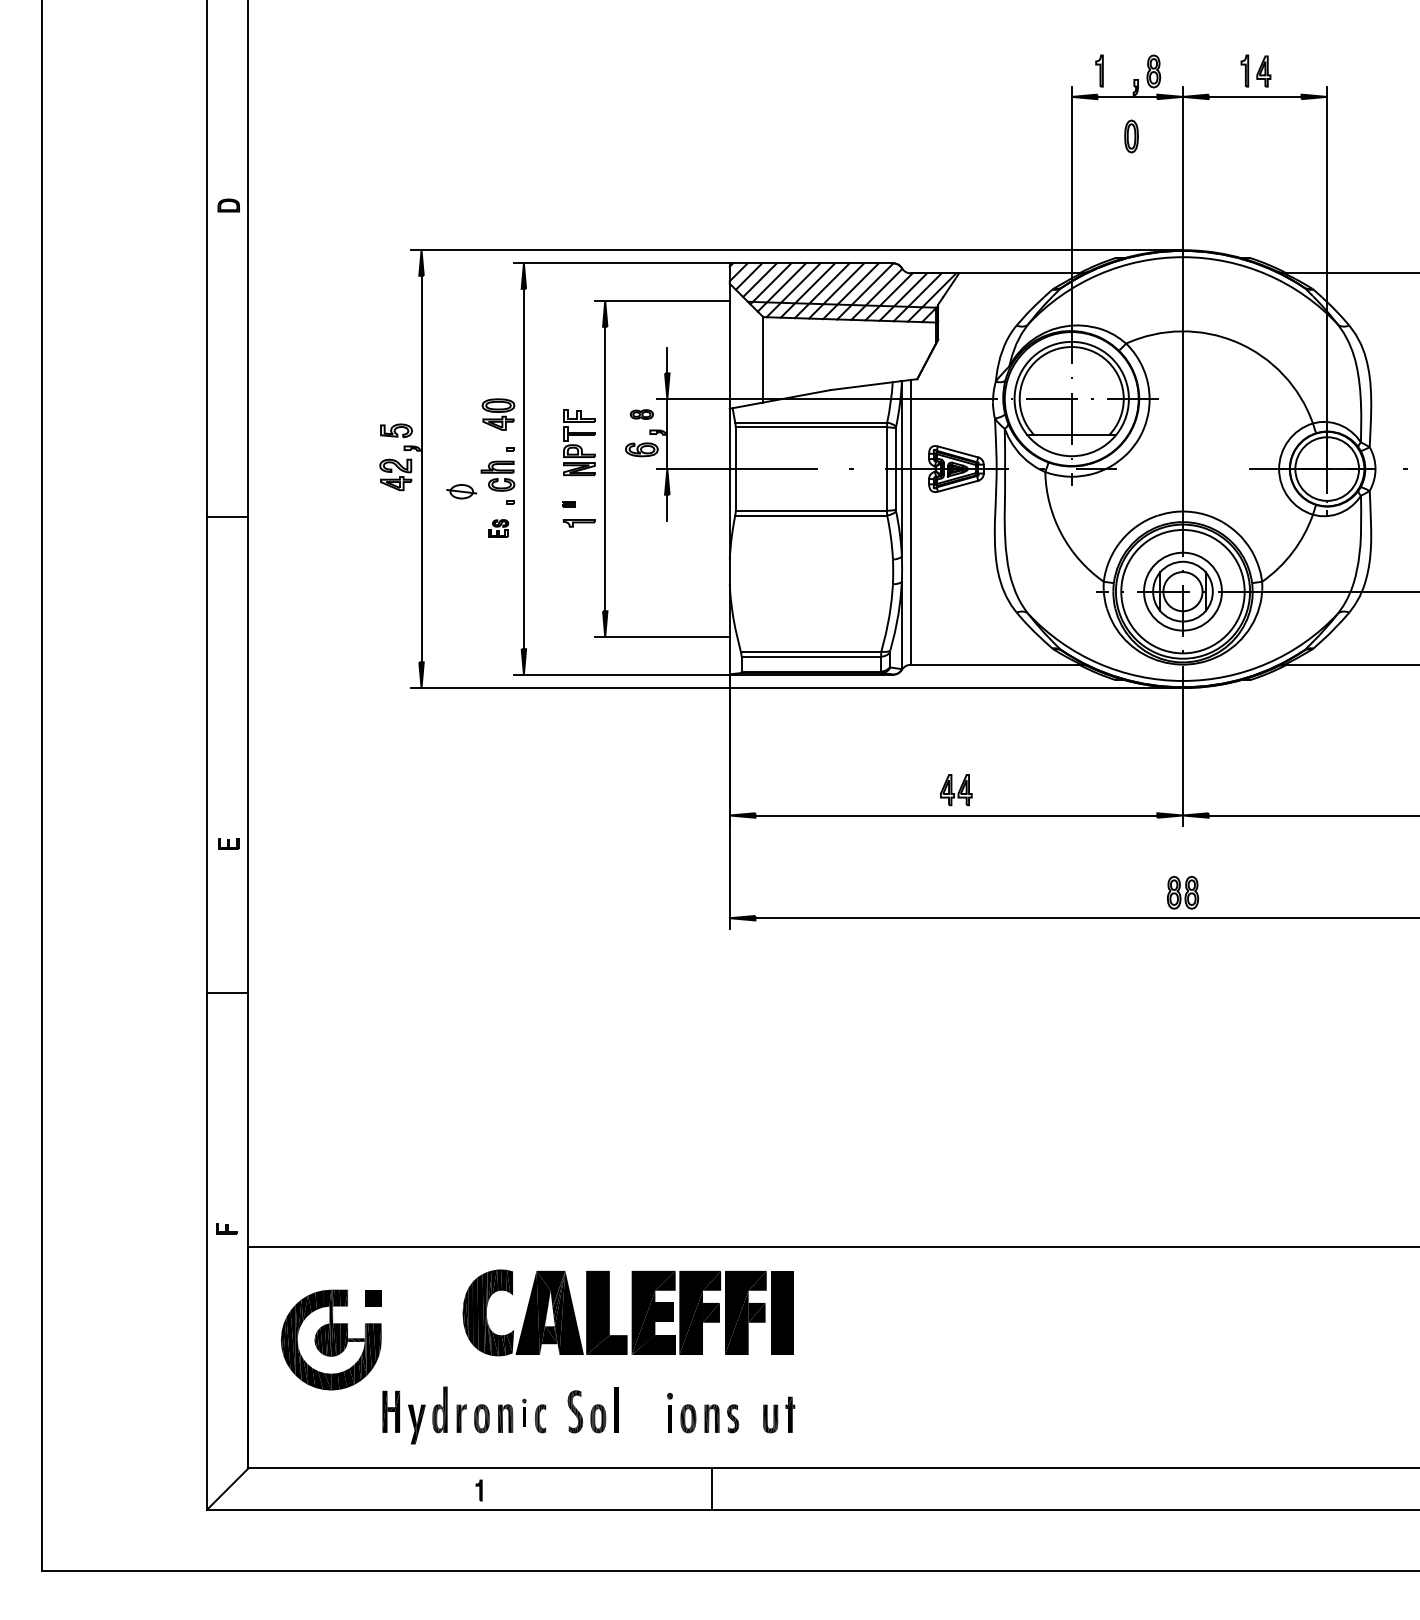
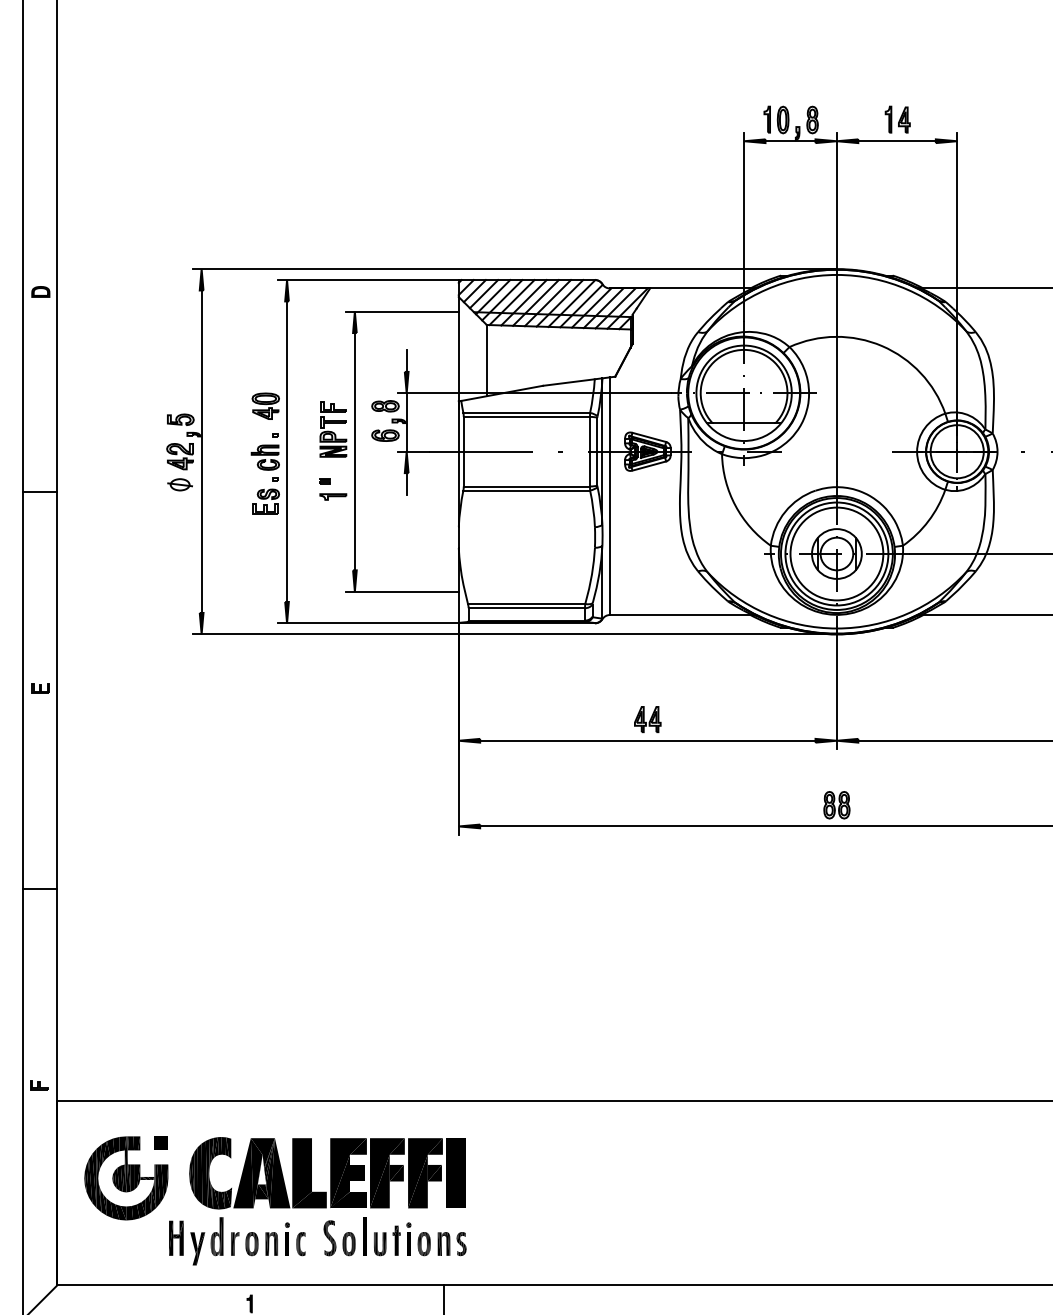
part: (1131, 136) -> (783, 120), moved
part: (228, 205) -> (40, 291), moved
part: (641, 414) -> (385, 406), size x1.43
part: (461, 491) -> (179, 484), moved
part: (498, 528) -> (265, 501), size x1.67
circle: (1182, 591) -> (836, 553), size x1.43
part: (228, 843) -> (40, 688), moved
part: (627, 1312) -> (326, 1172), moved
part: (524, 1412) -> (287, 1238), size x1.43
part: (779, 1414) -> (387, 1240), moved

